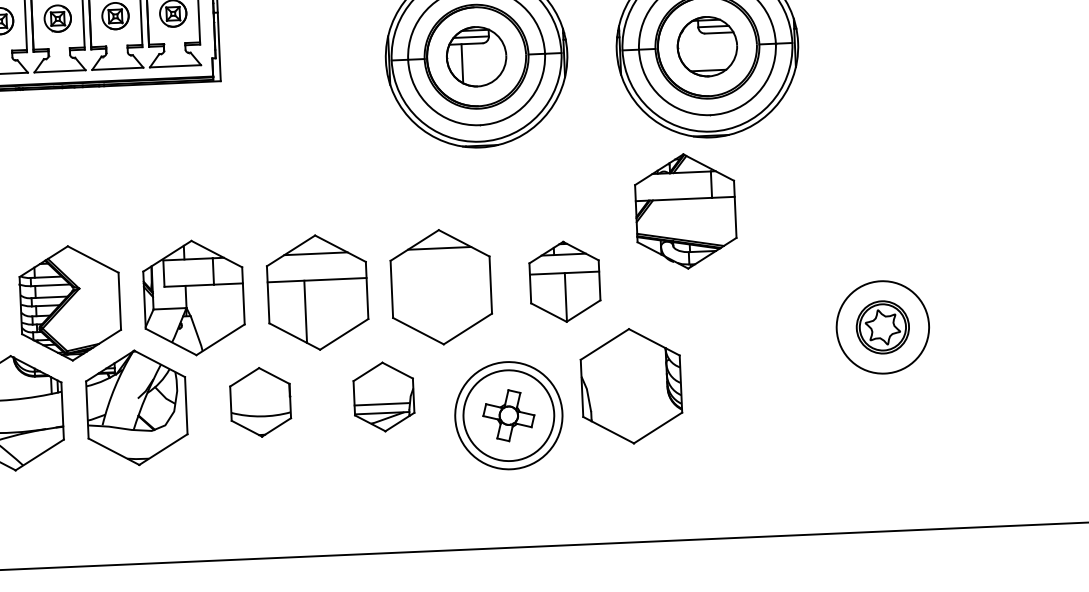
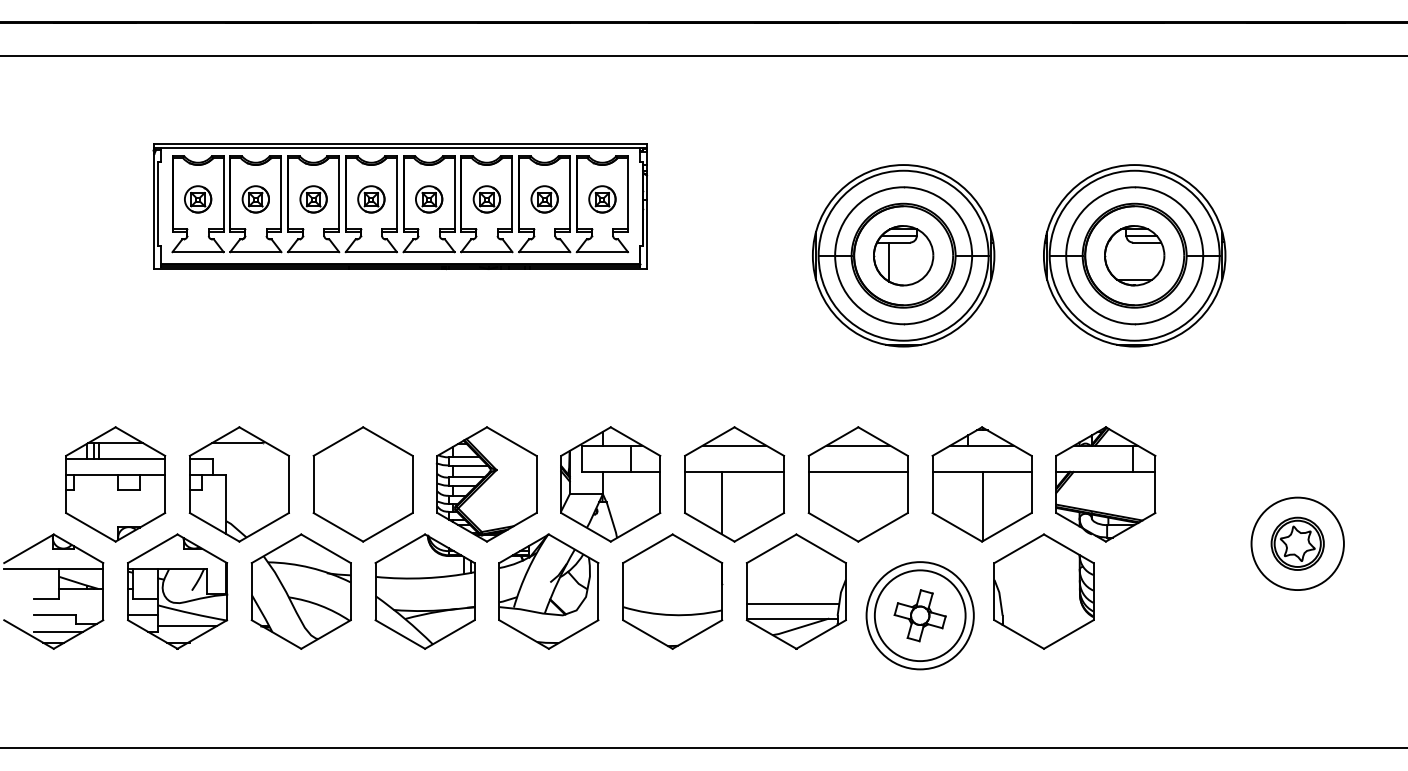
part: (685, 211) -> (1105, 484), moved
line: (439, 274) -> (857, 471), added
part: (564, 281) -> (981, 484), size x1.43
part: (383, 396) -> (795, 591), size x1.67
part: (260, 402) -> (672, 591), size x1.67

